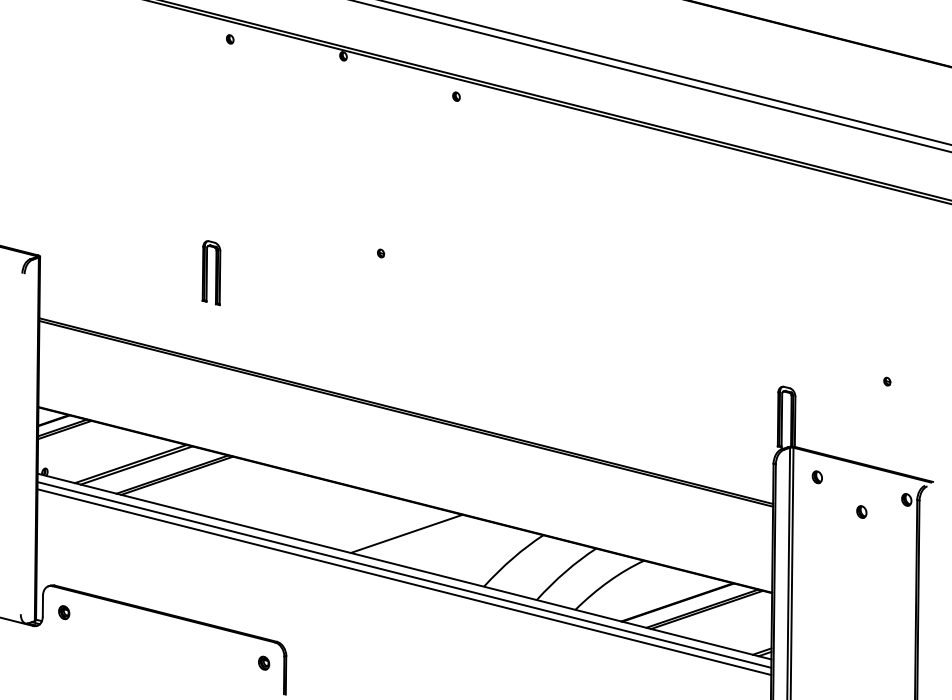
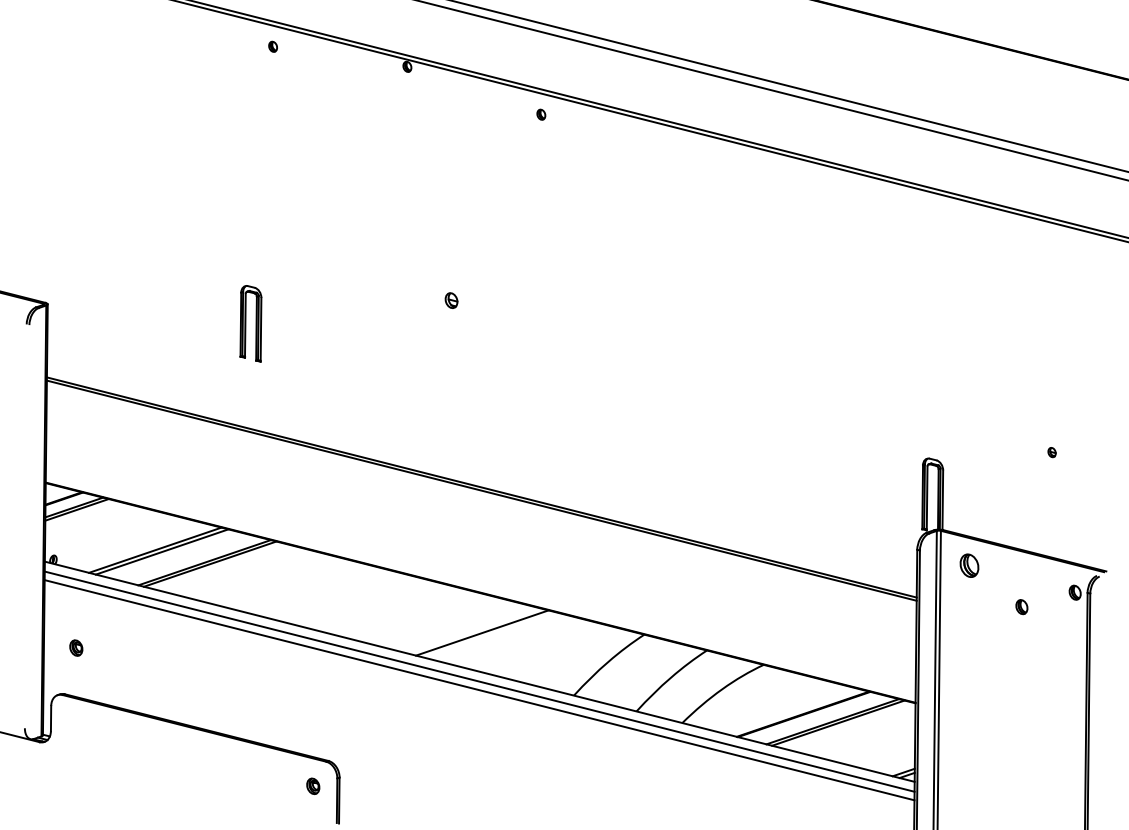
part: (381, 253) -> (452, 300), size x1.6
part: (816, 477) -> (968, 566), size x1.6
part: (64, 612) -> (76, 647), moved

